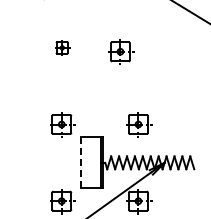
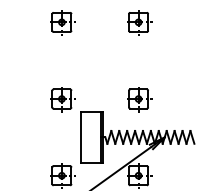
part: (62, 47) -> (62, 22), size x1.67
part: (121, 51) -> (139, 22), moved
line: (80, 162) -> (80, 137), dashed -> solid

